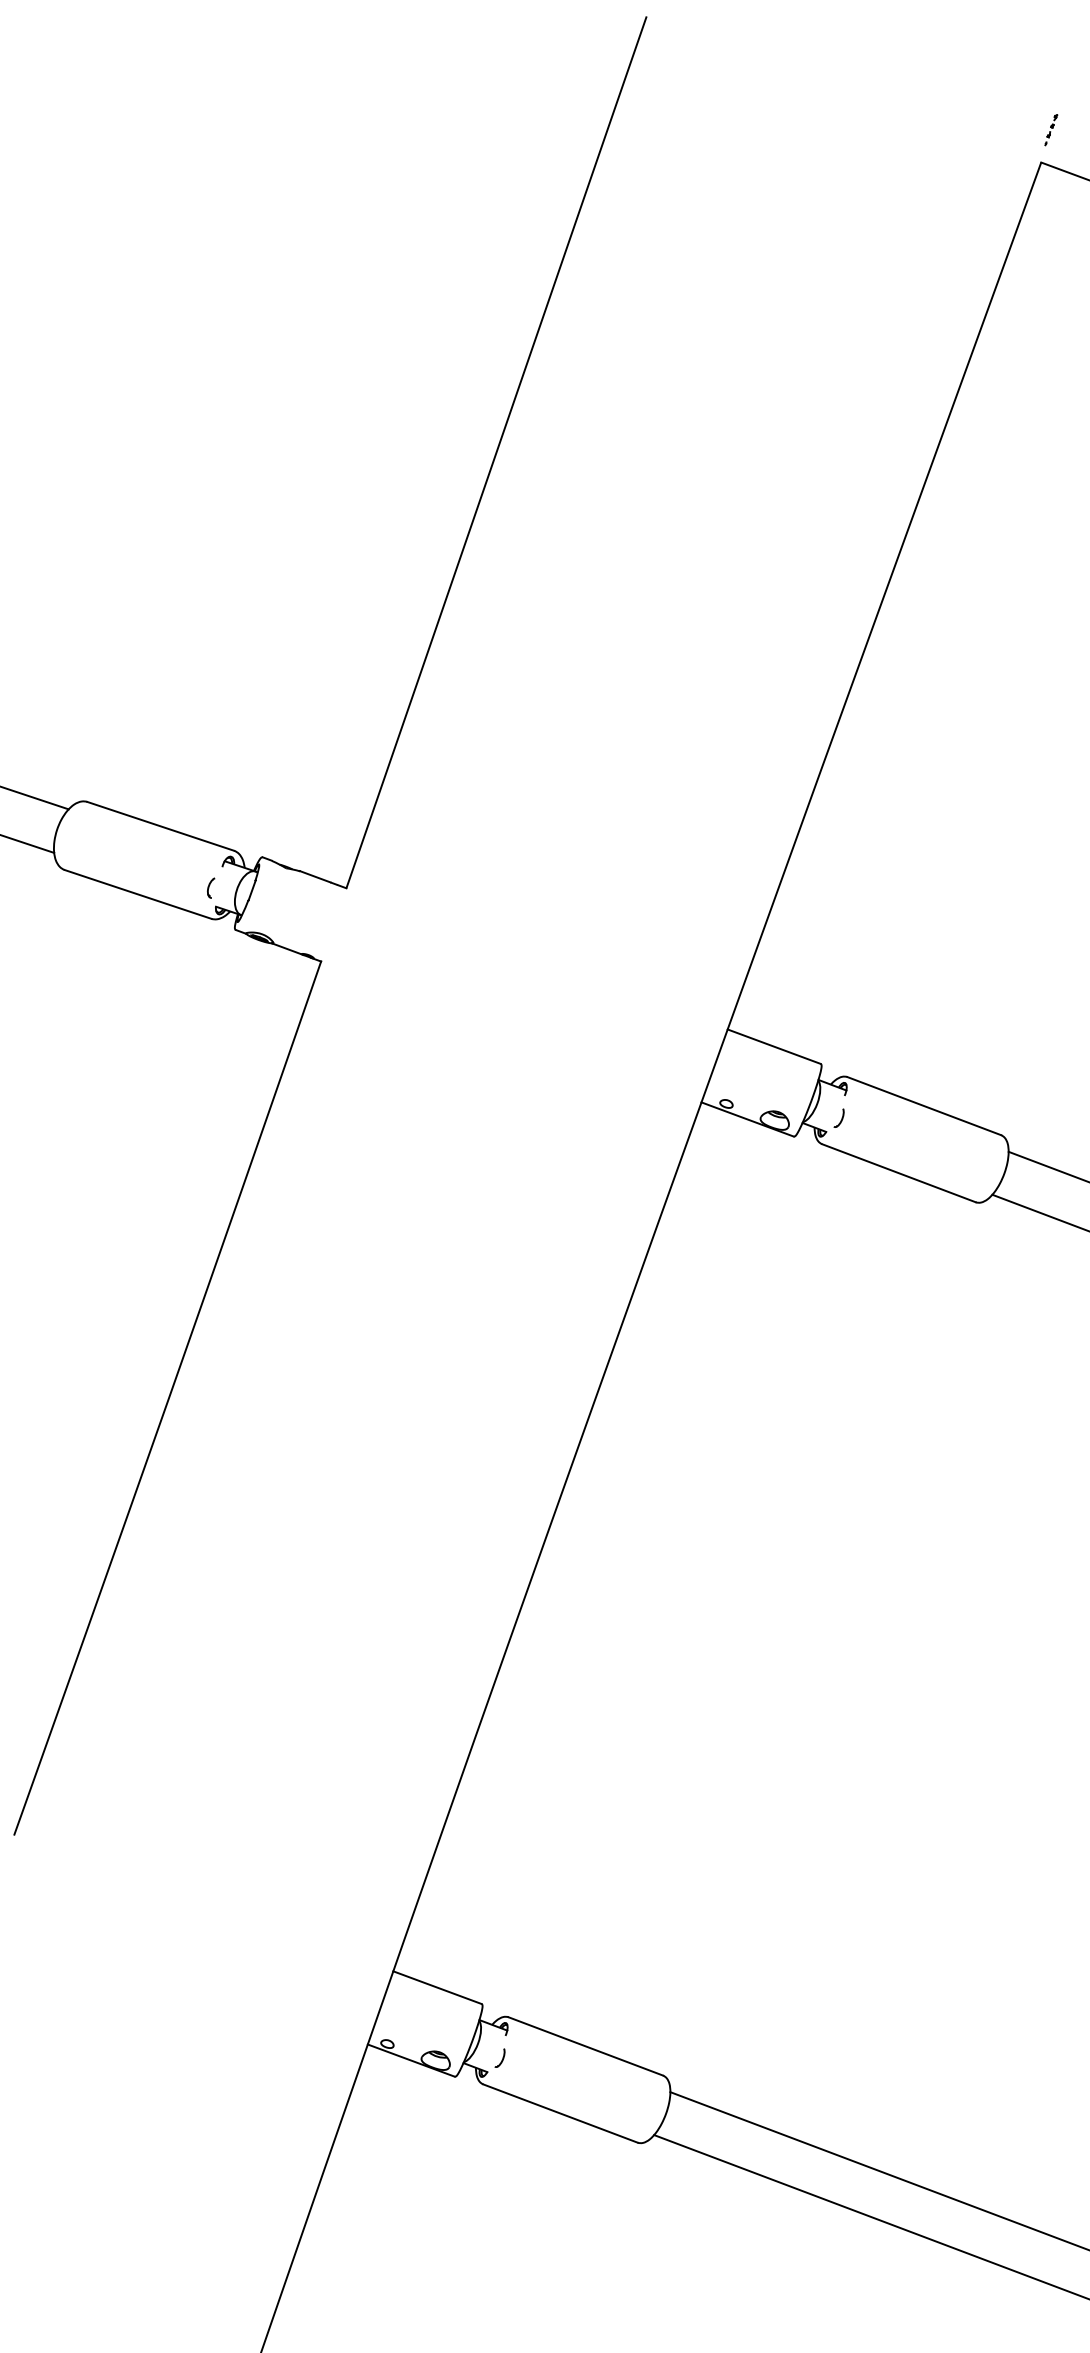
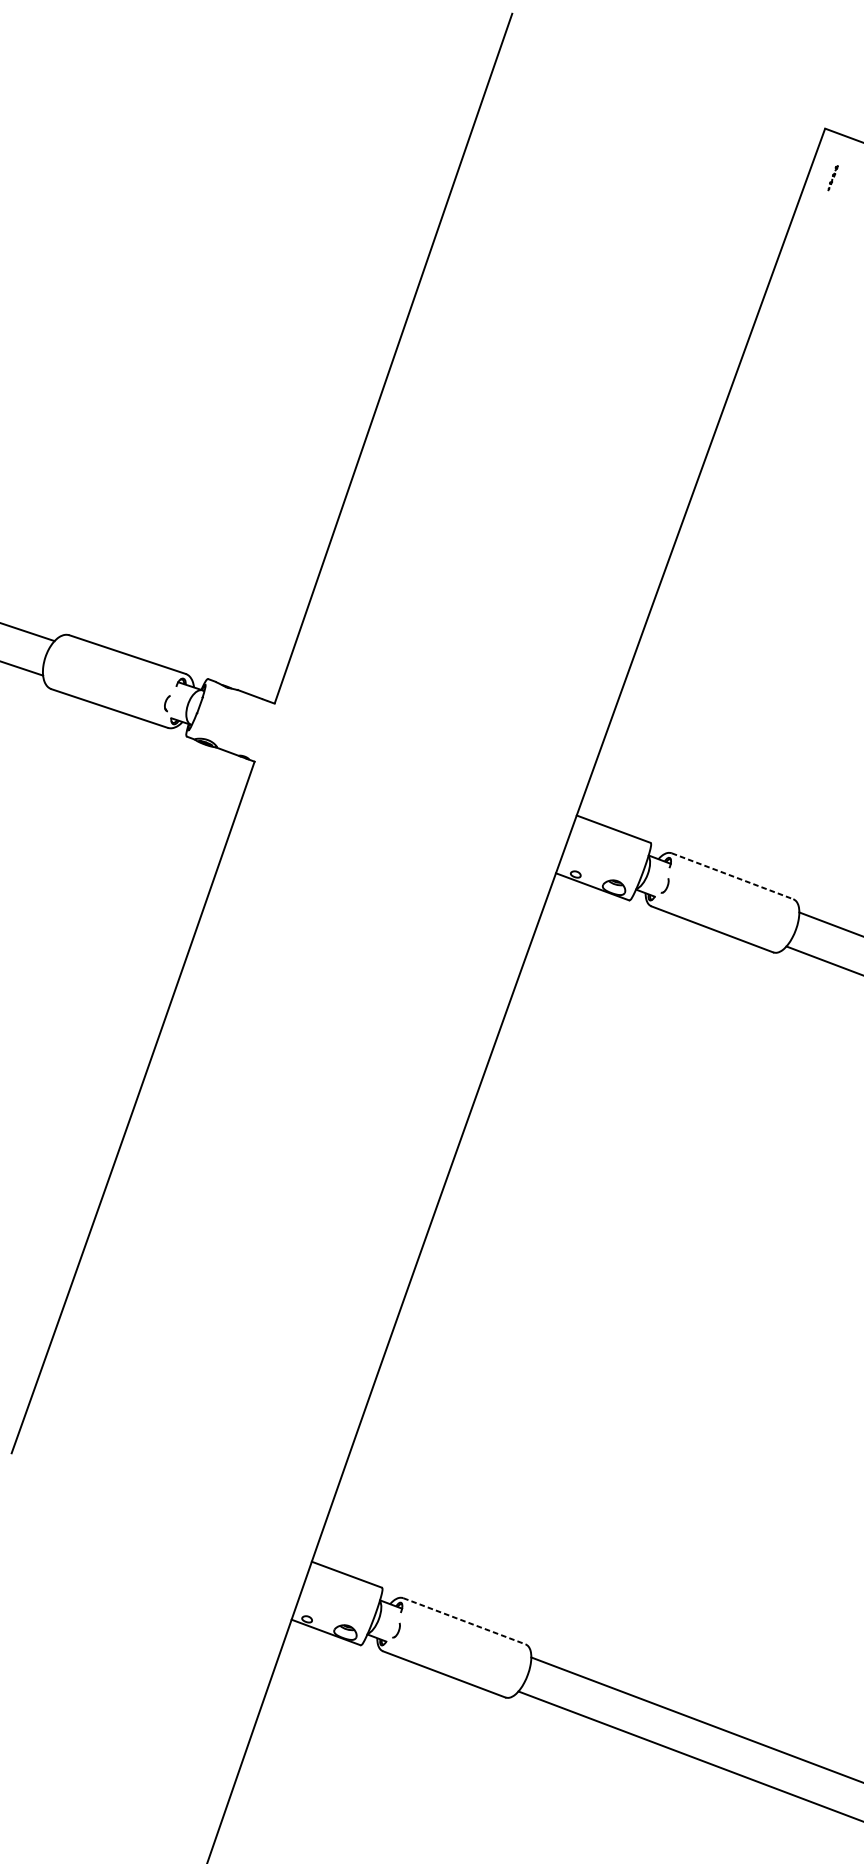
part: (1051, 130) -> (833, 178), moved
line: (924, 1106) -> (732, 876), solid -> dashed
line: (586, 2046) -> (464, 1621), solid -> dashed

